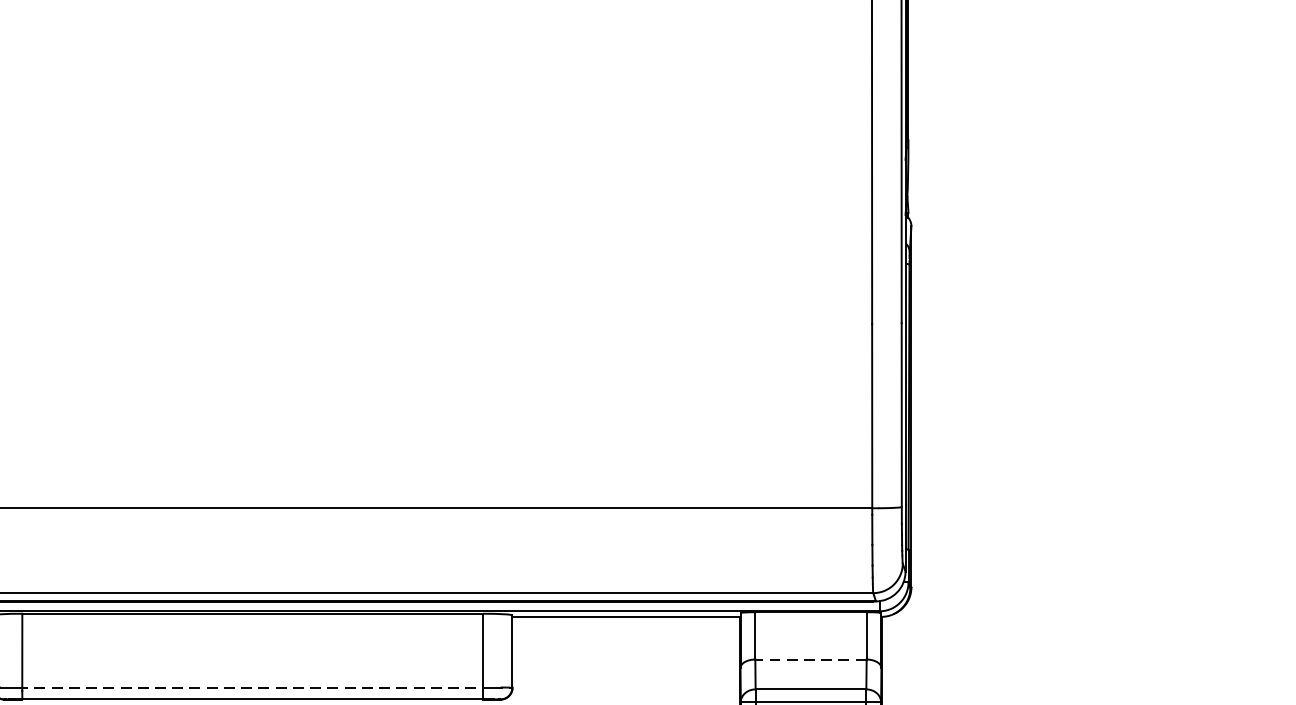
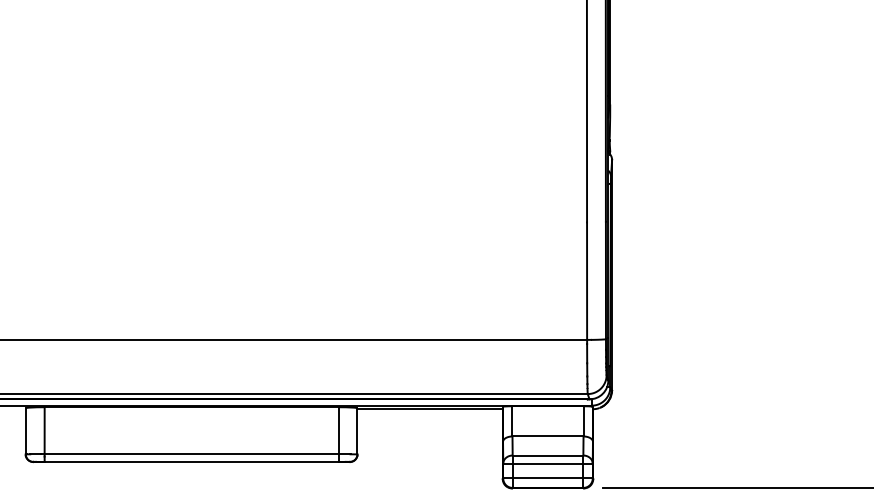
line: (811, 659) -> (548, 436), dashed -> solid
line: (249, 687) -> (189, 454), dashed -> solid

